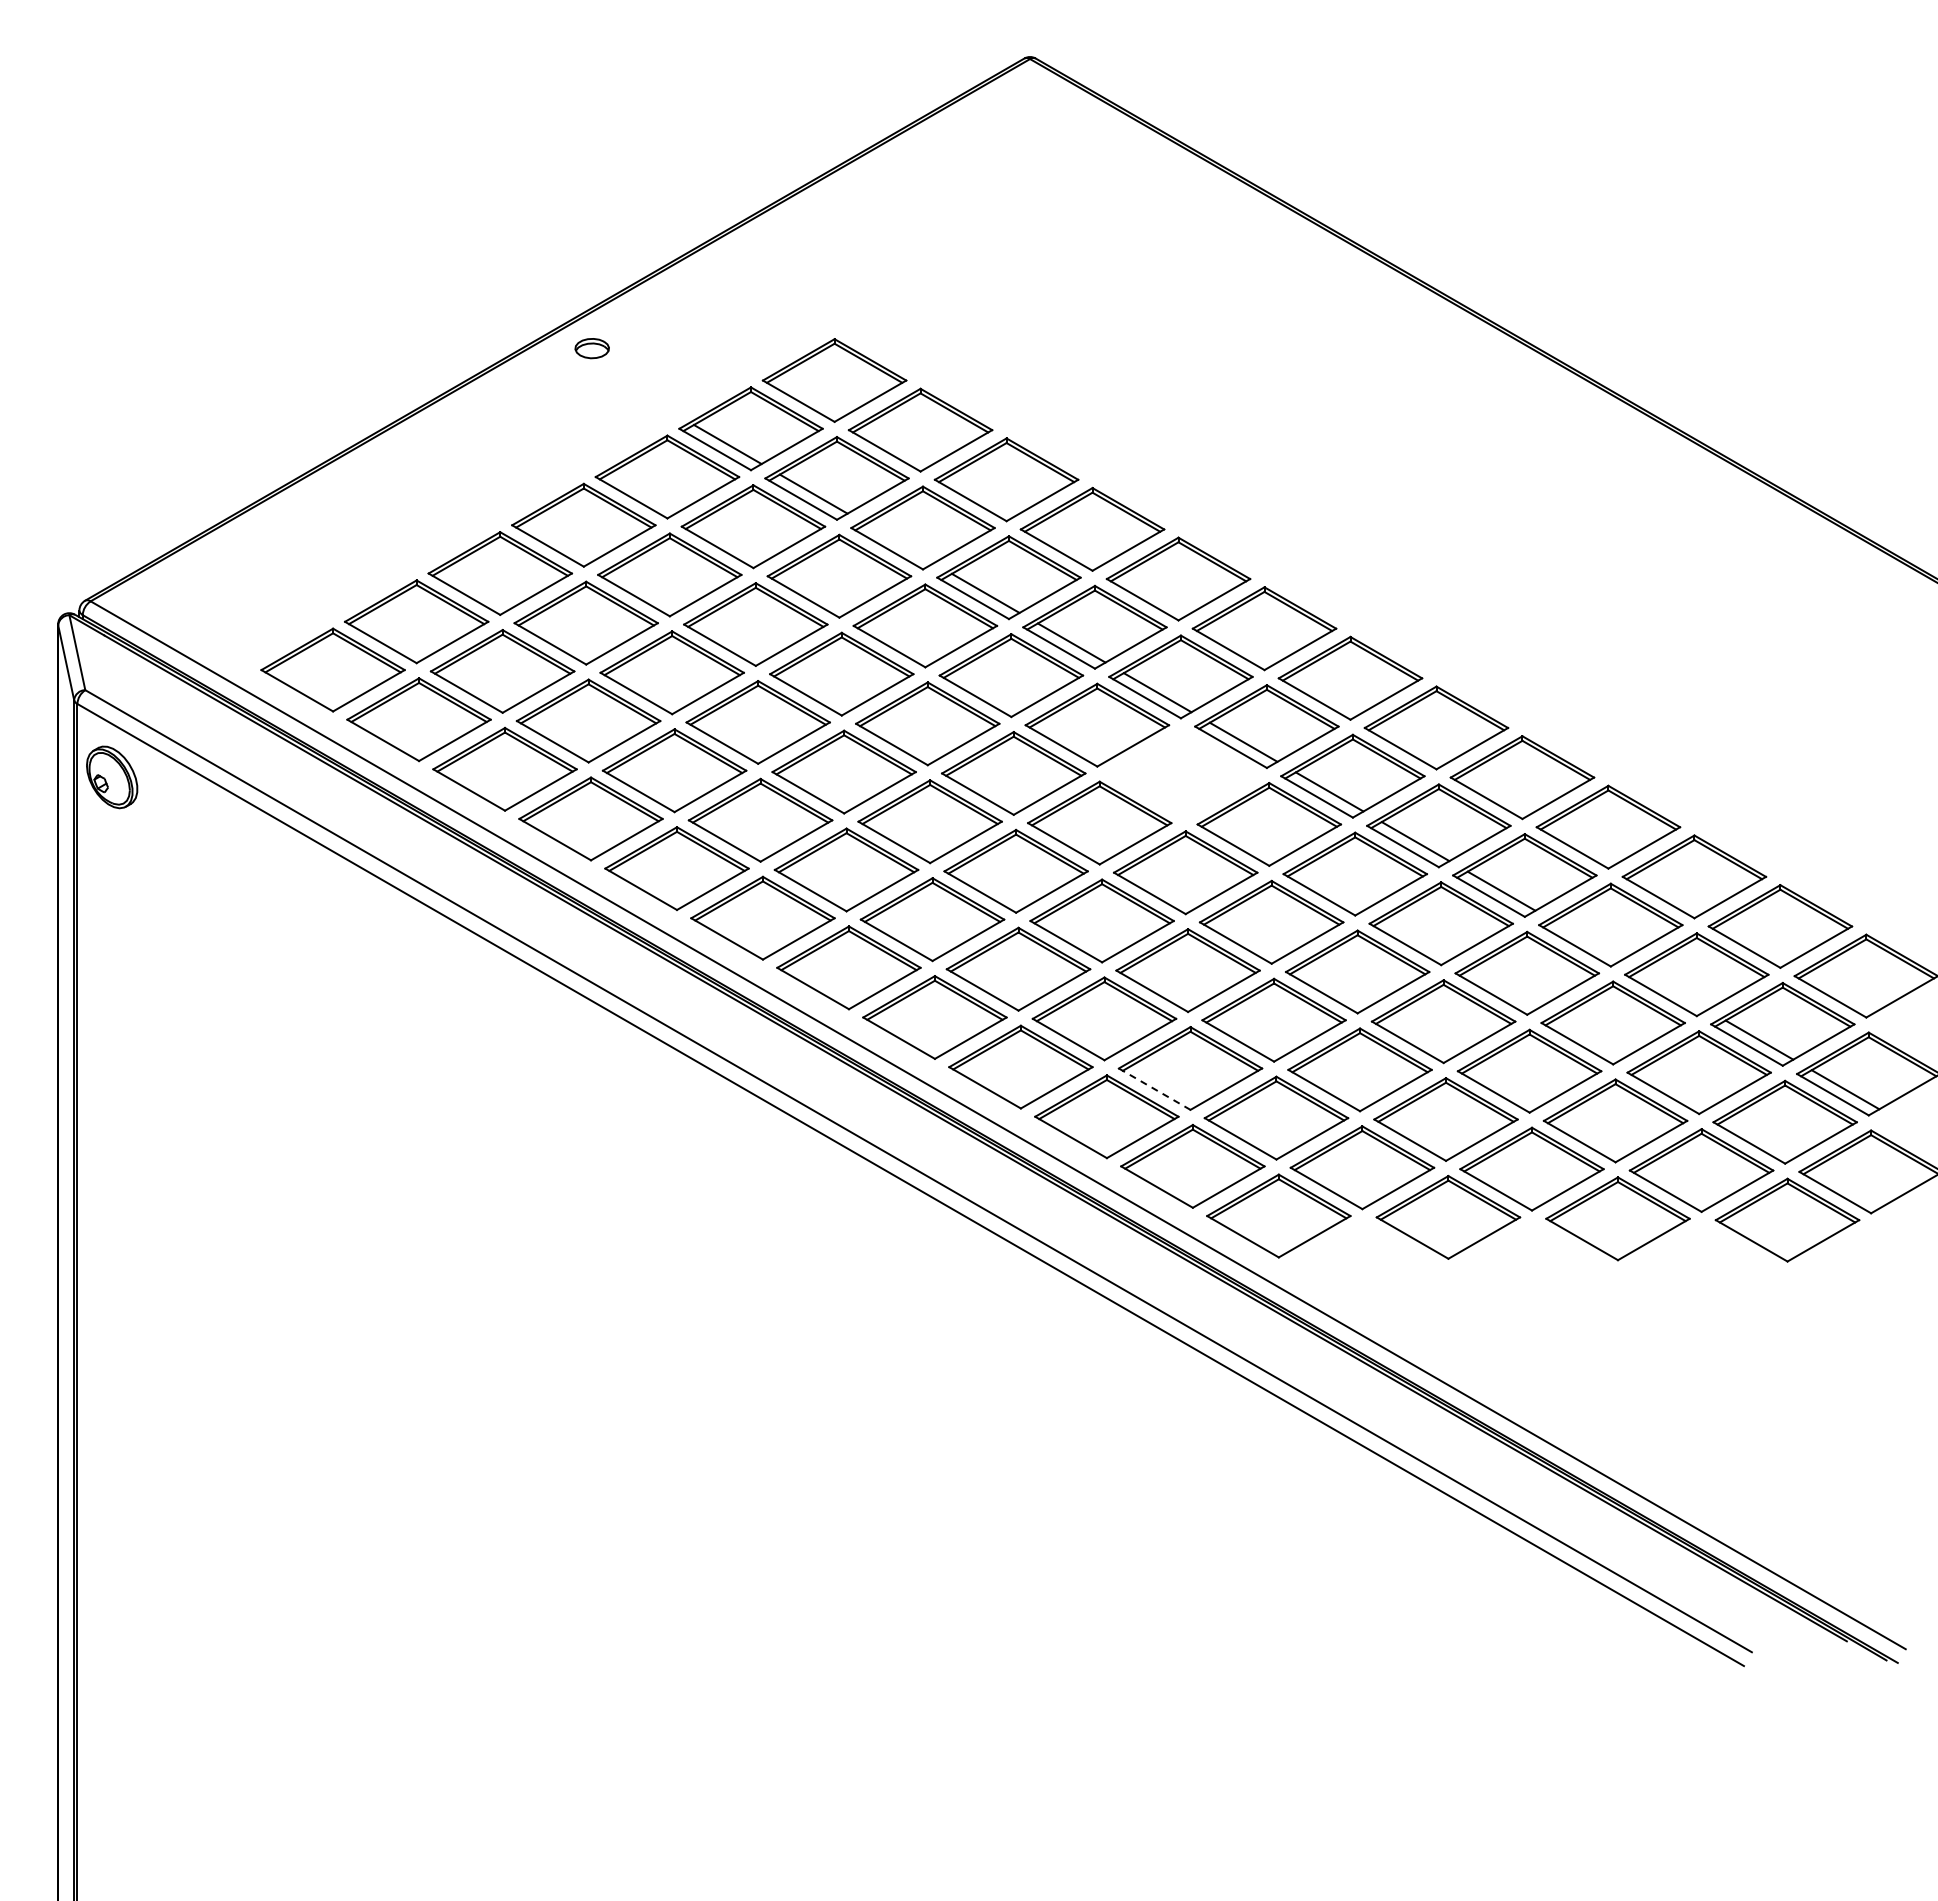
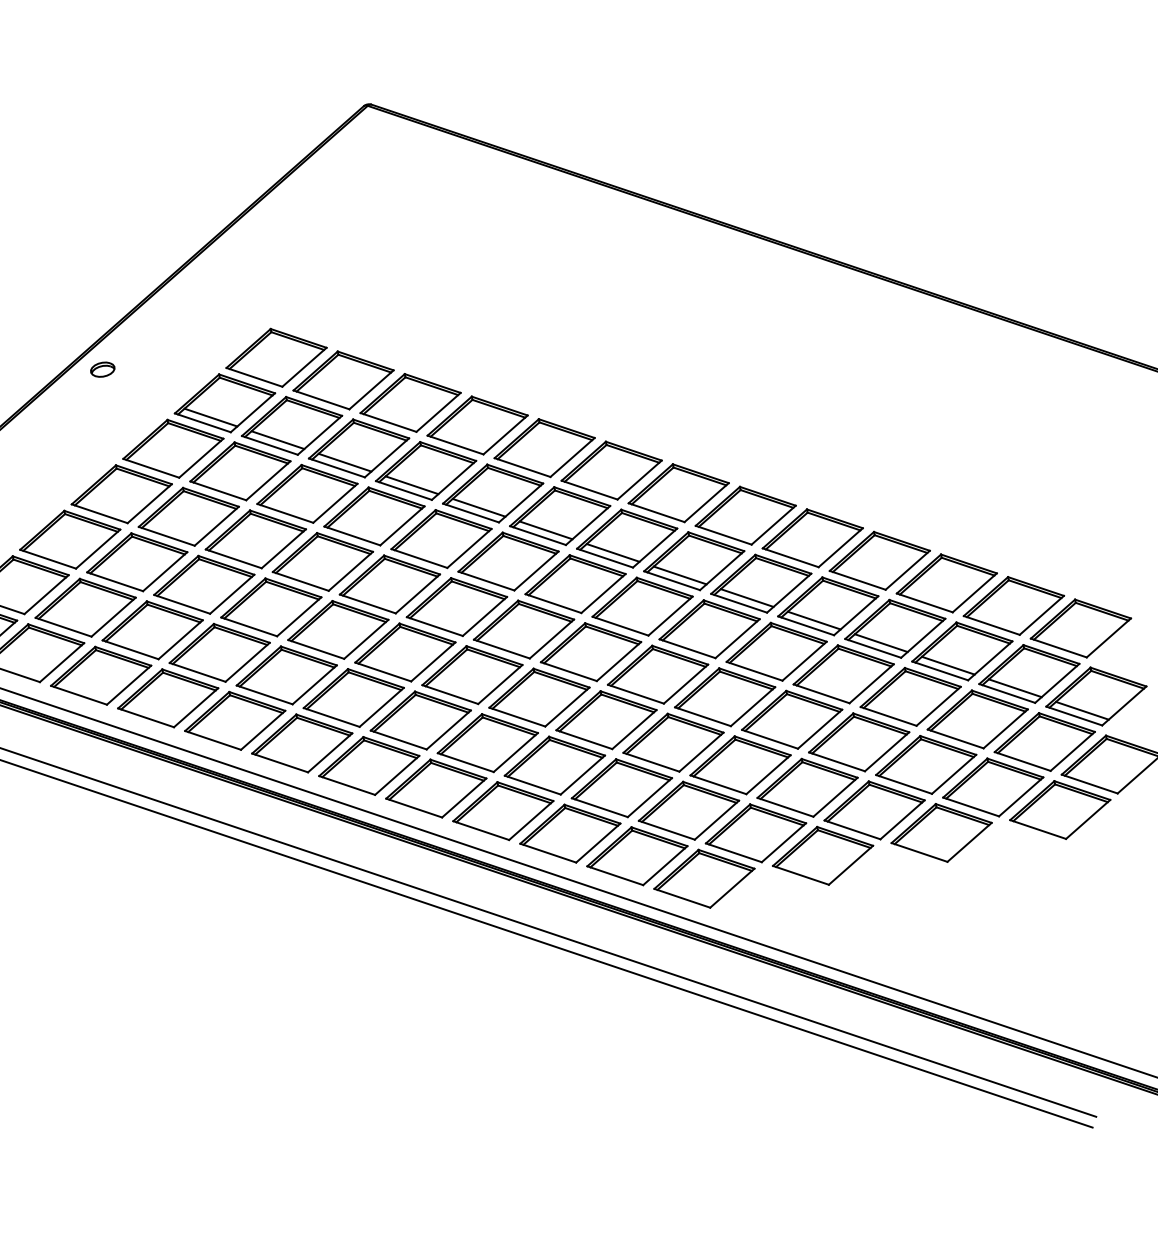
line: (899, 543) -> (344, 462), added
part: (1183, 774) -> (575, 583), added
line: (1587, 940) -> (881, 642), added
line: (1673, 990) -> (948, 665), added
line: (1155, 1089) -> (600, 807), dashed -> solid

